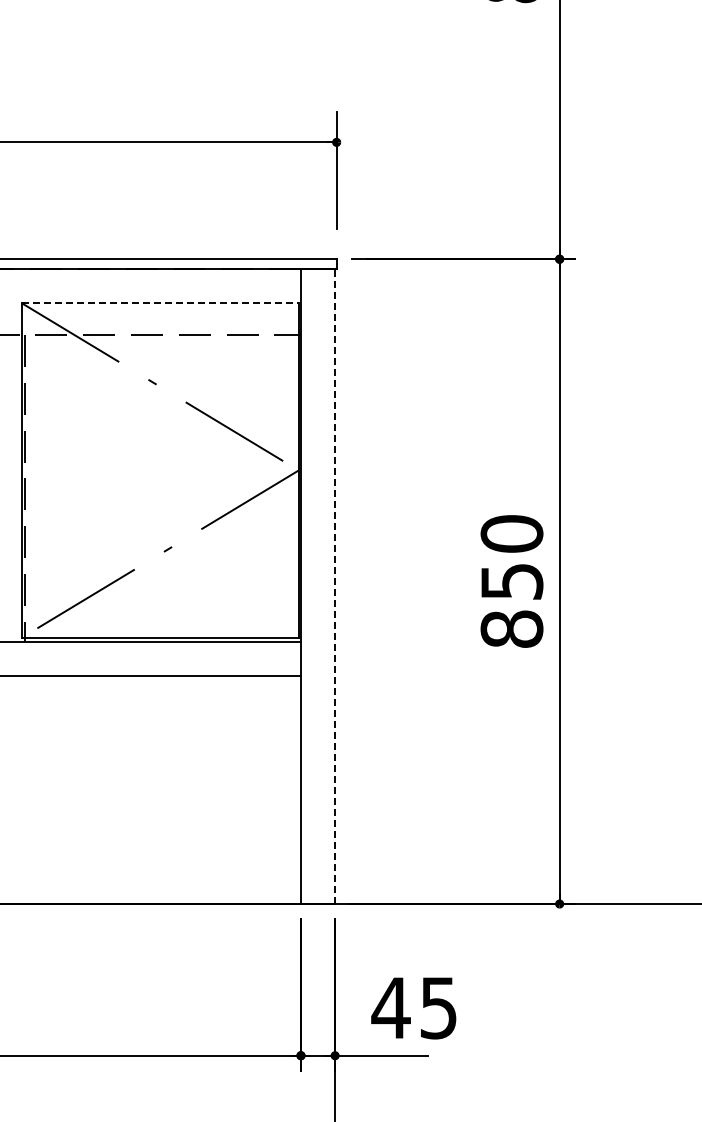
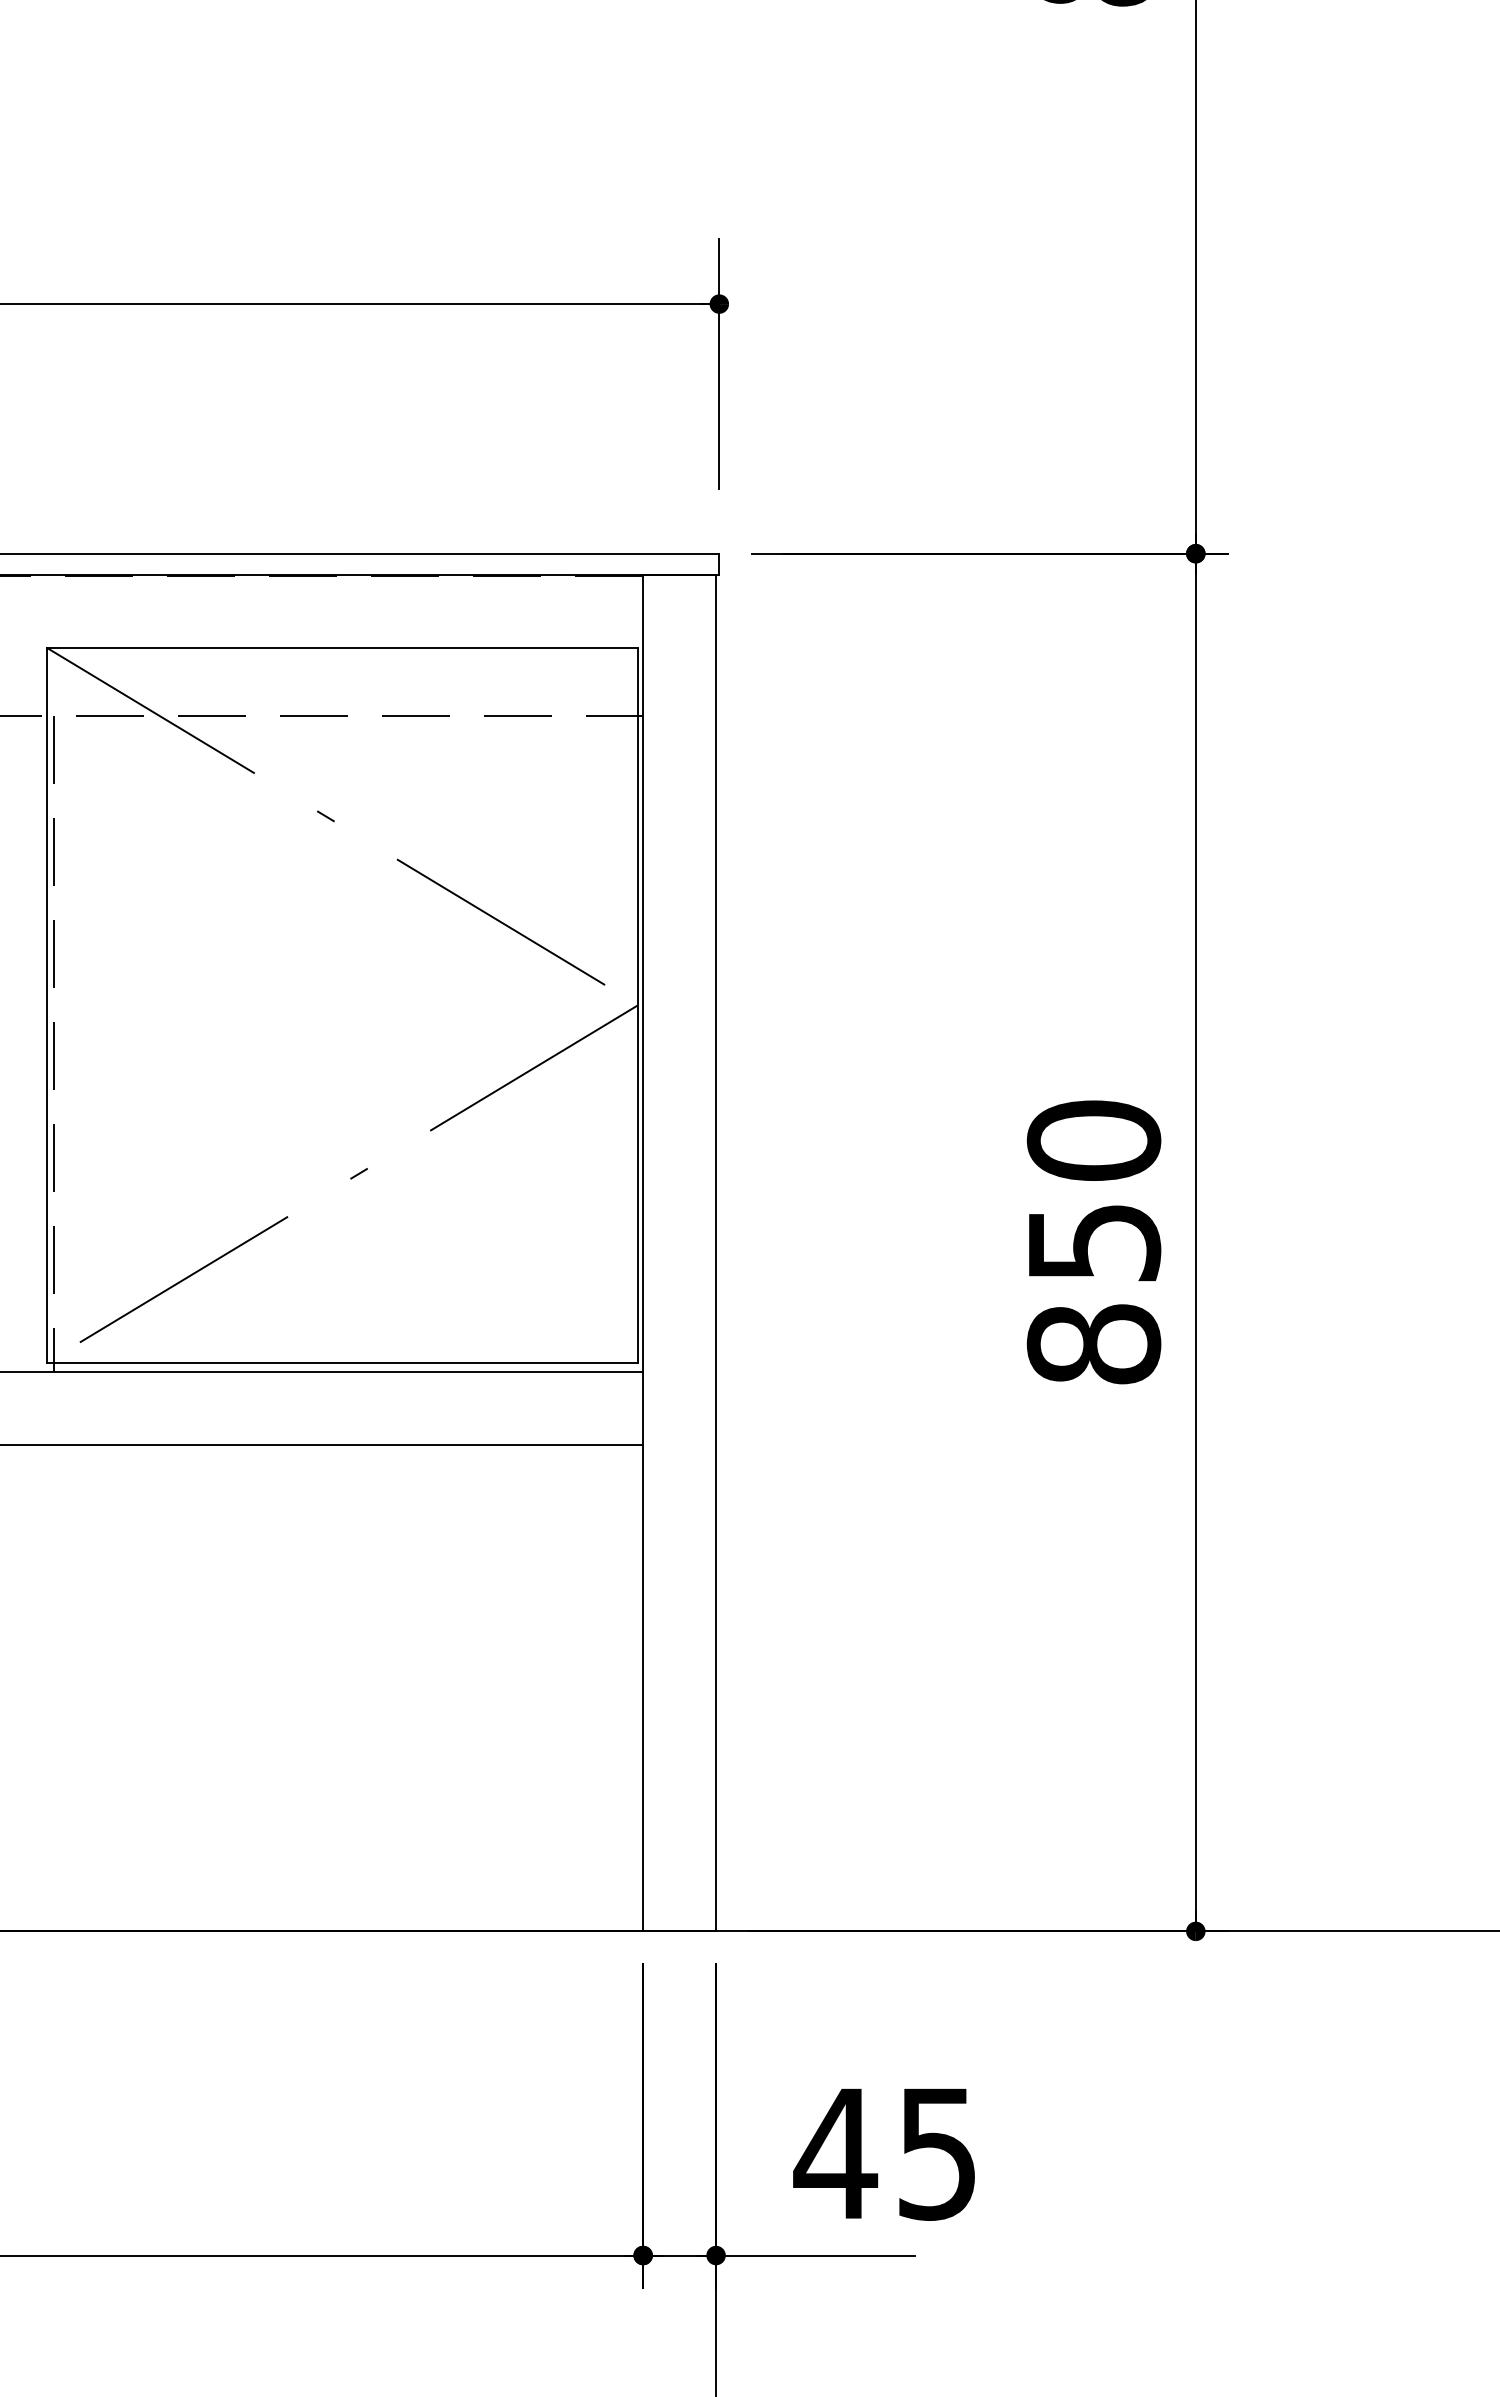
line: (160, 303) -> (342, 648), dashed -> solid
line: (335, 586) -> (716, 1252), dashed -> solid

